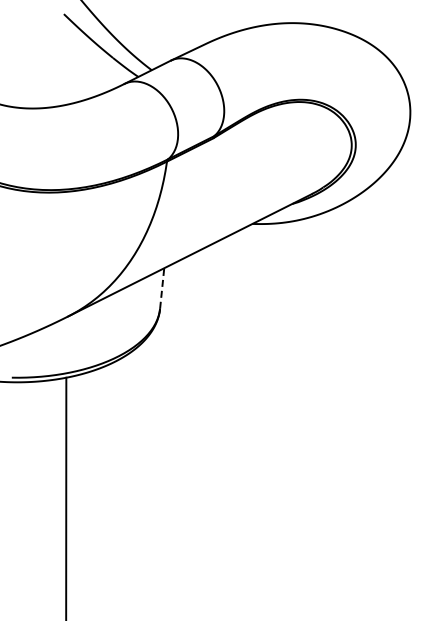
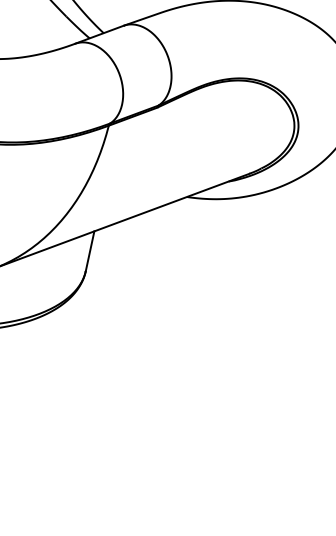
line: (162, 288) -> (90, 251), dashed -> solid

